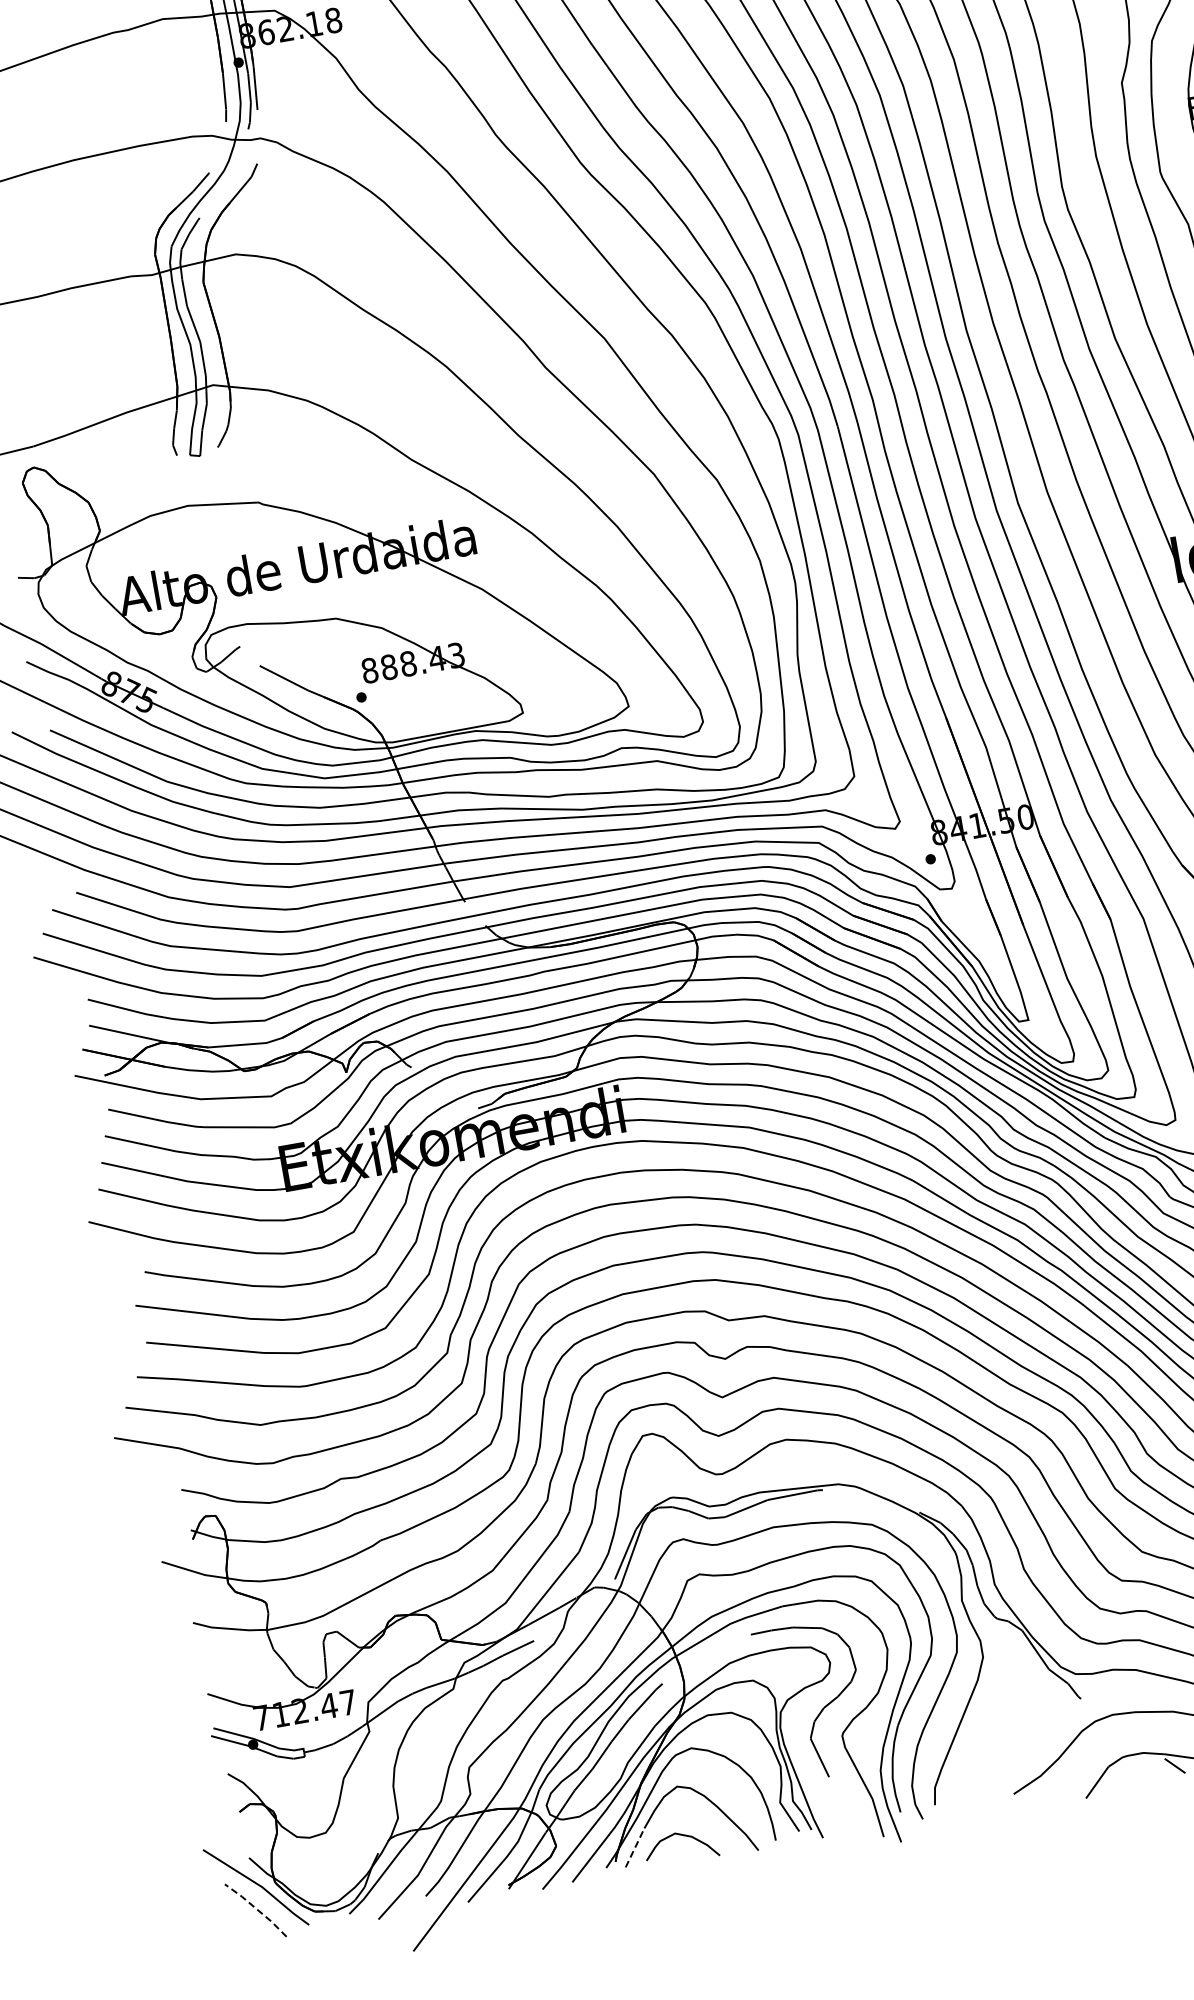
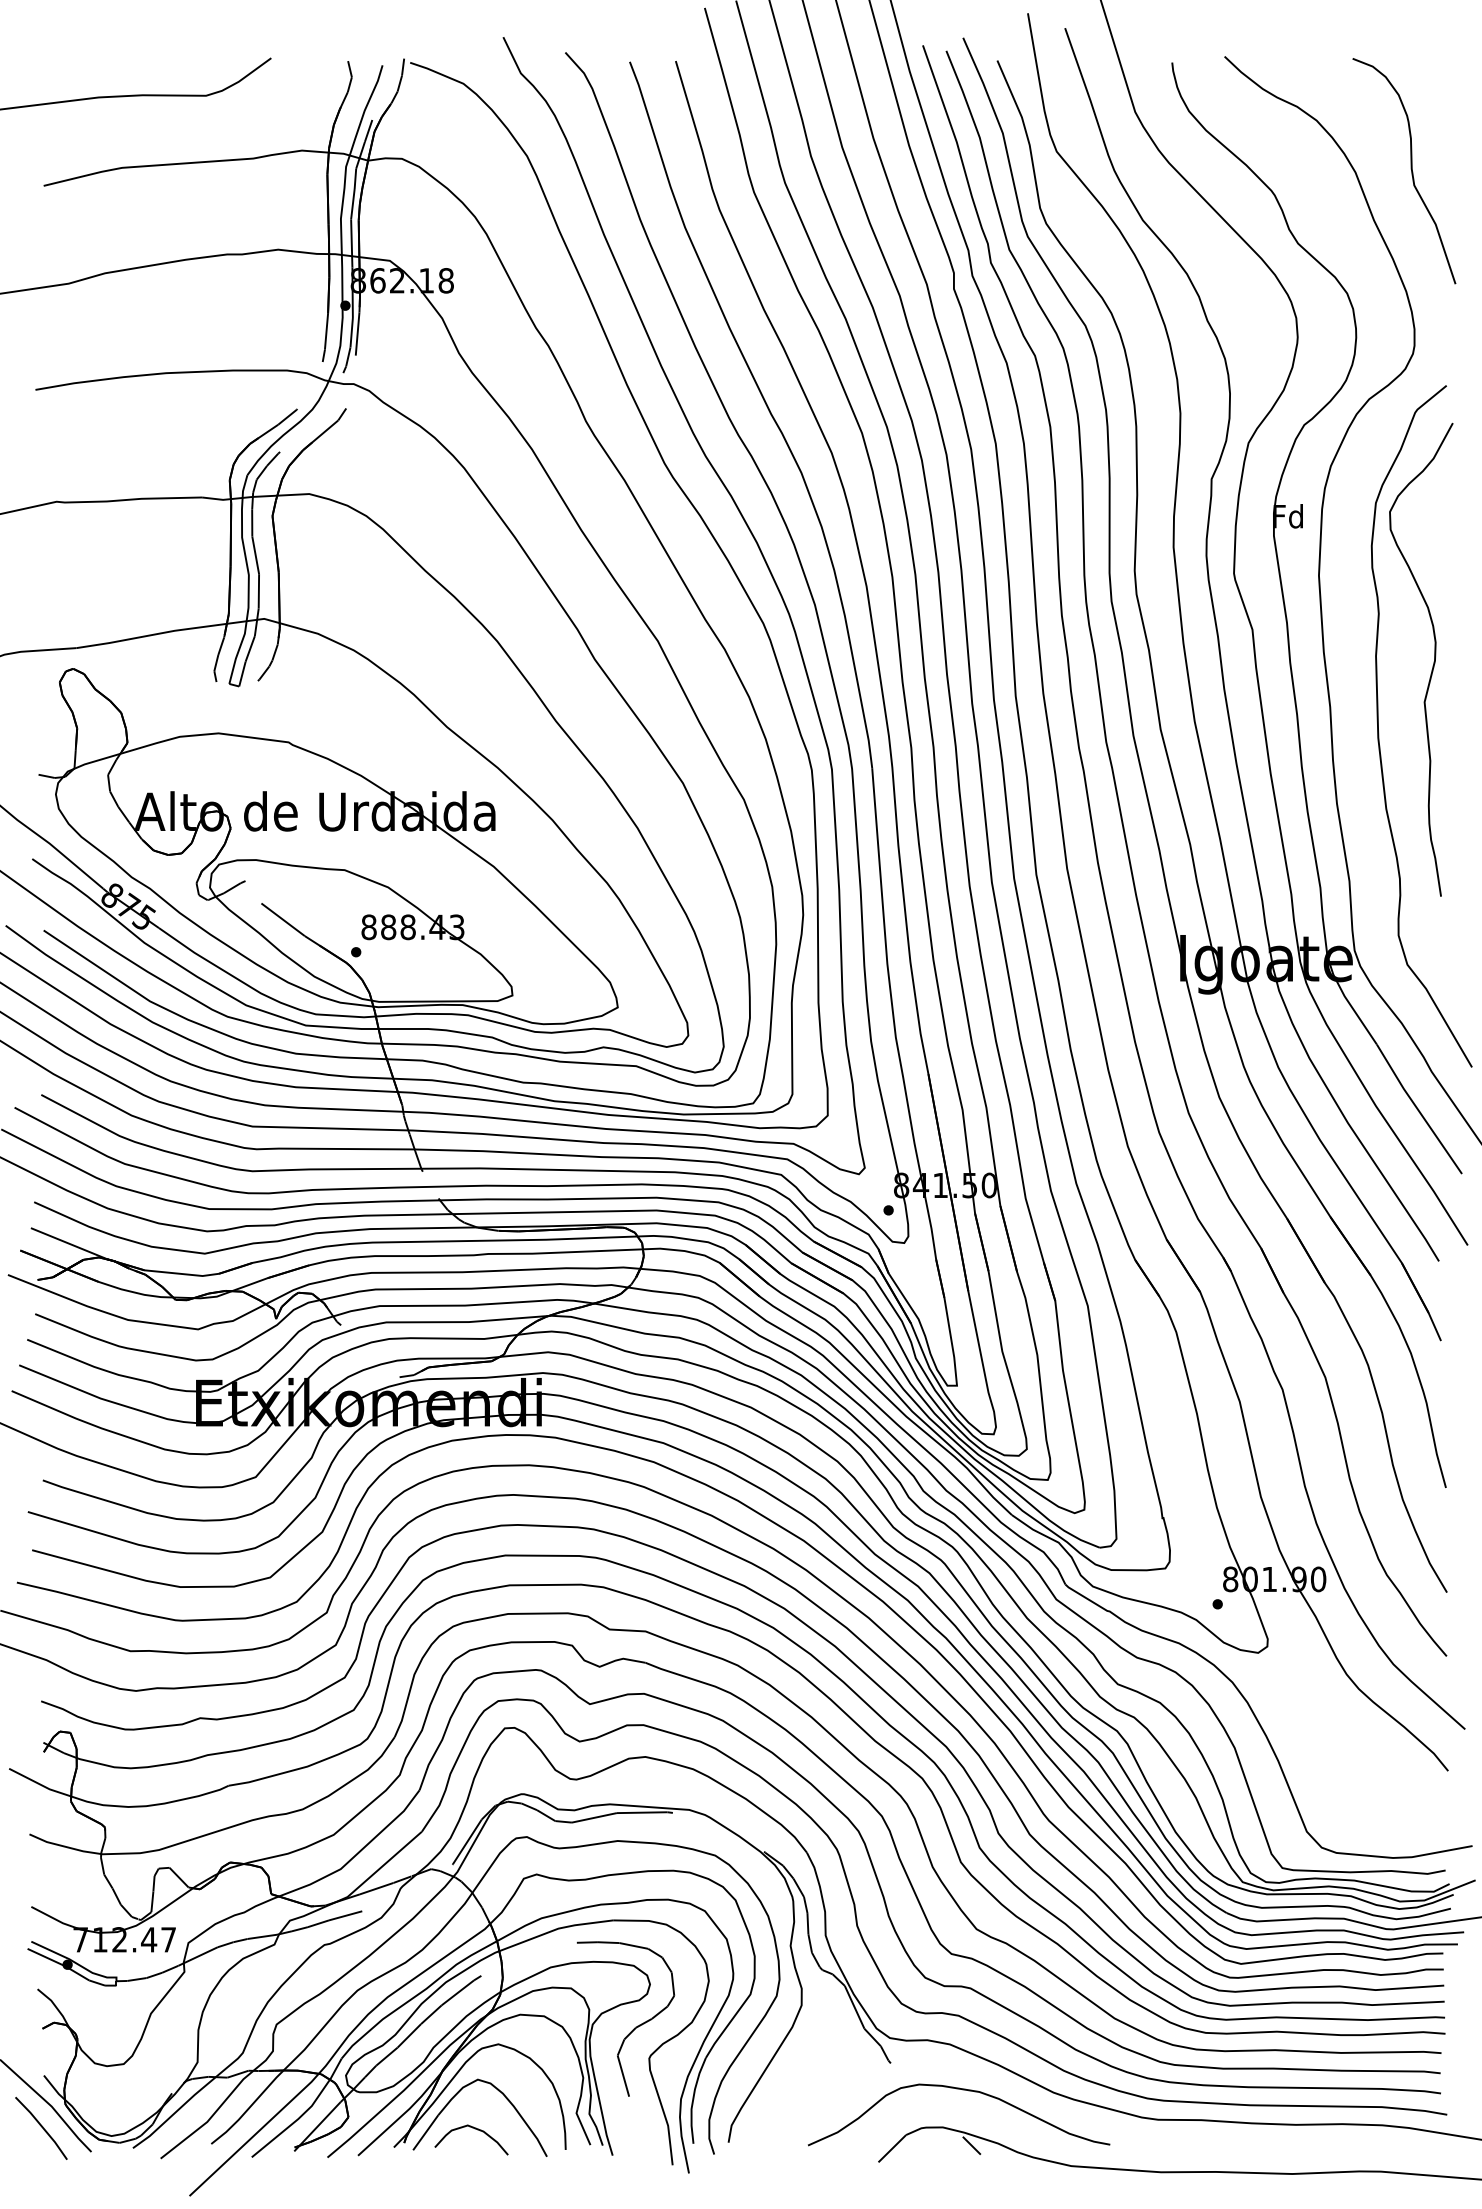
line: (634, 1847) -> (425, 2132), dashed -> solid
line: (256, 1909) -> (42, 2127), dashed -> solid

